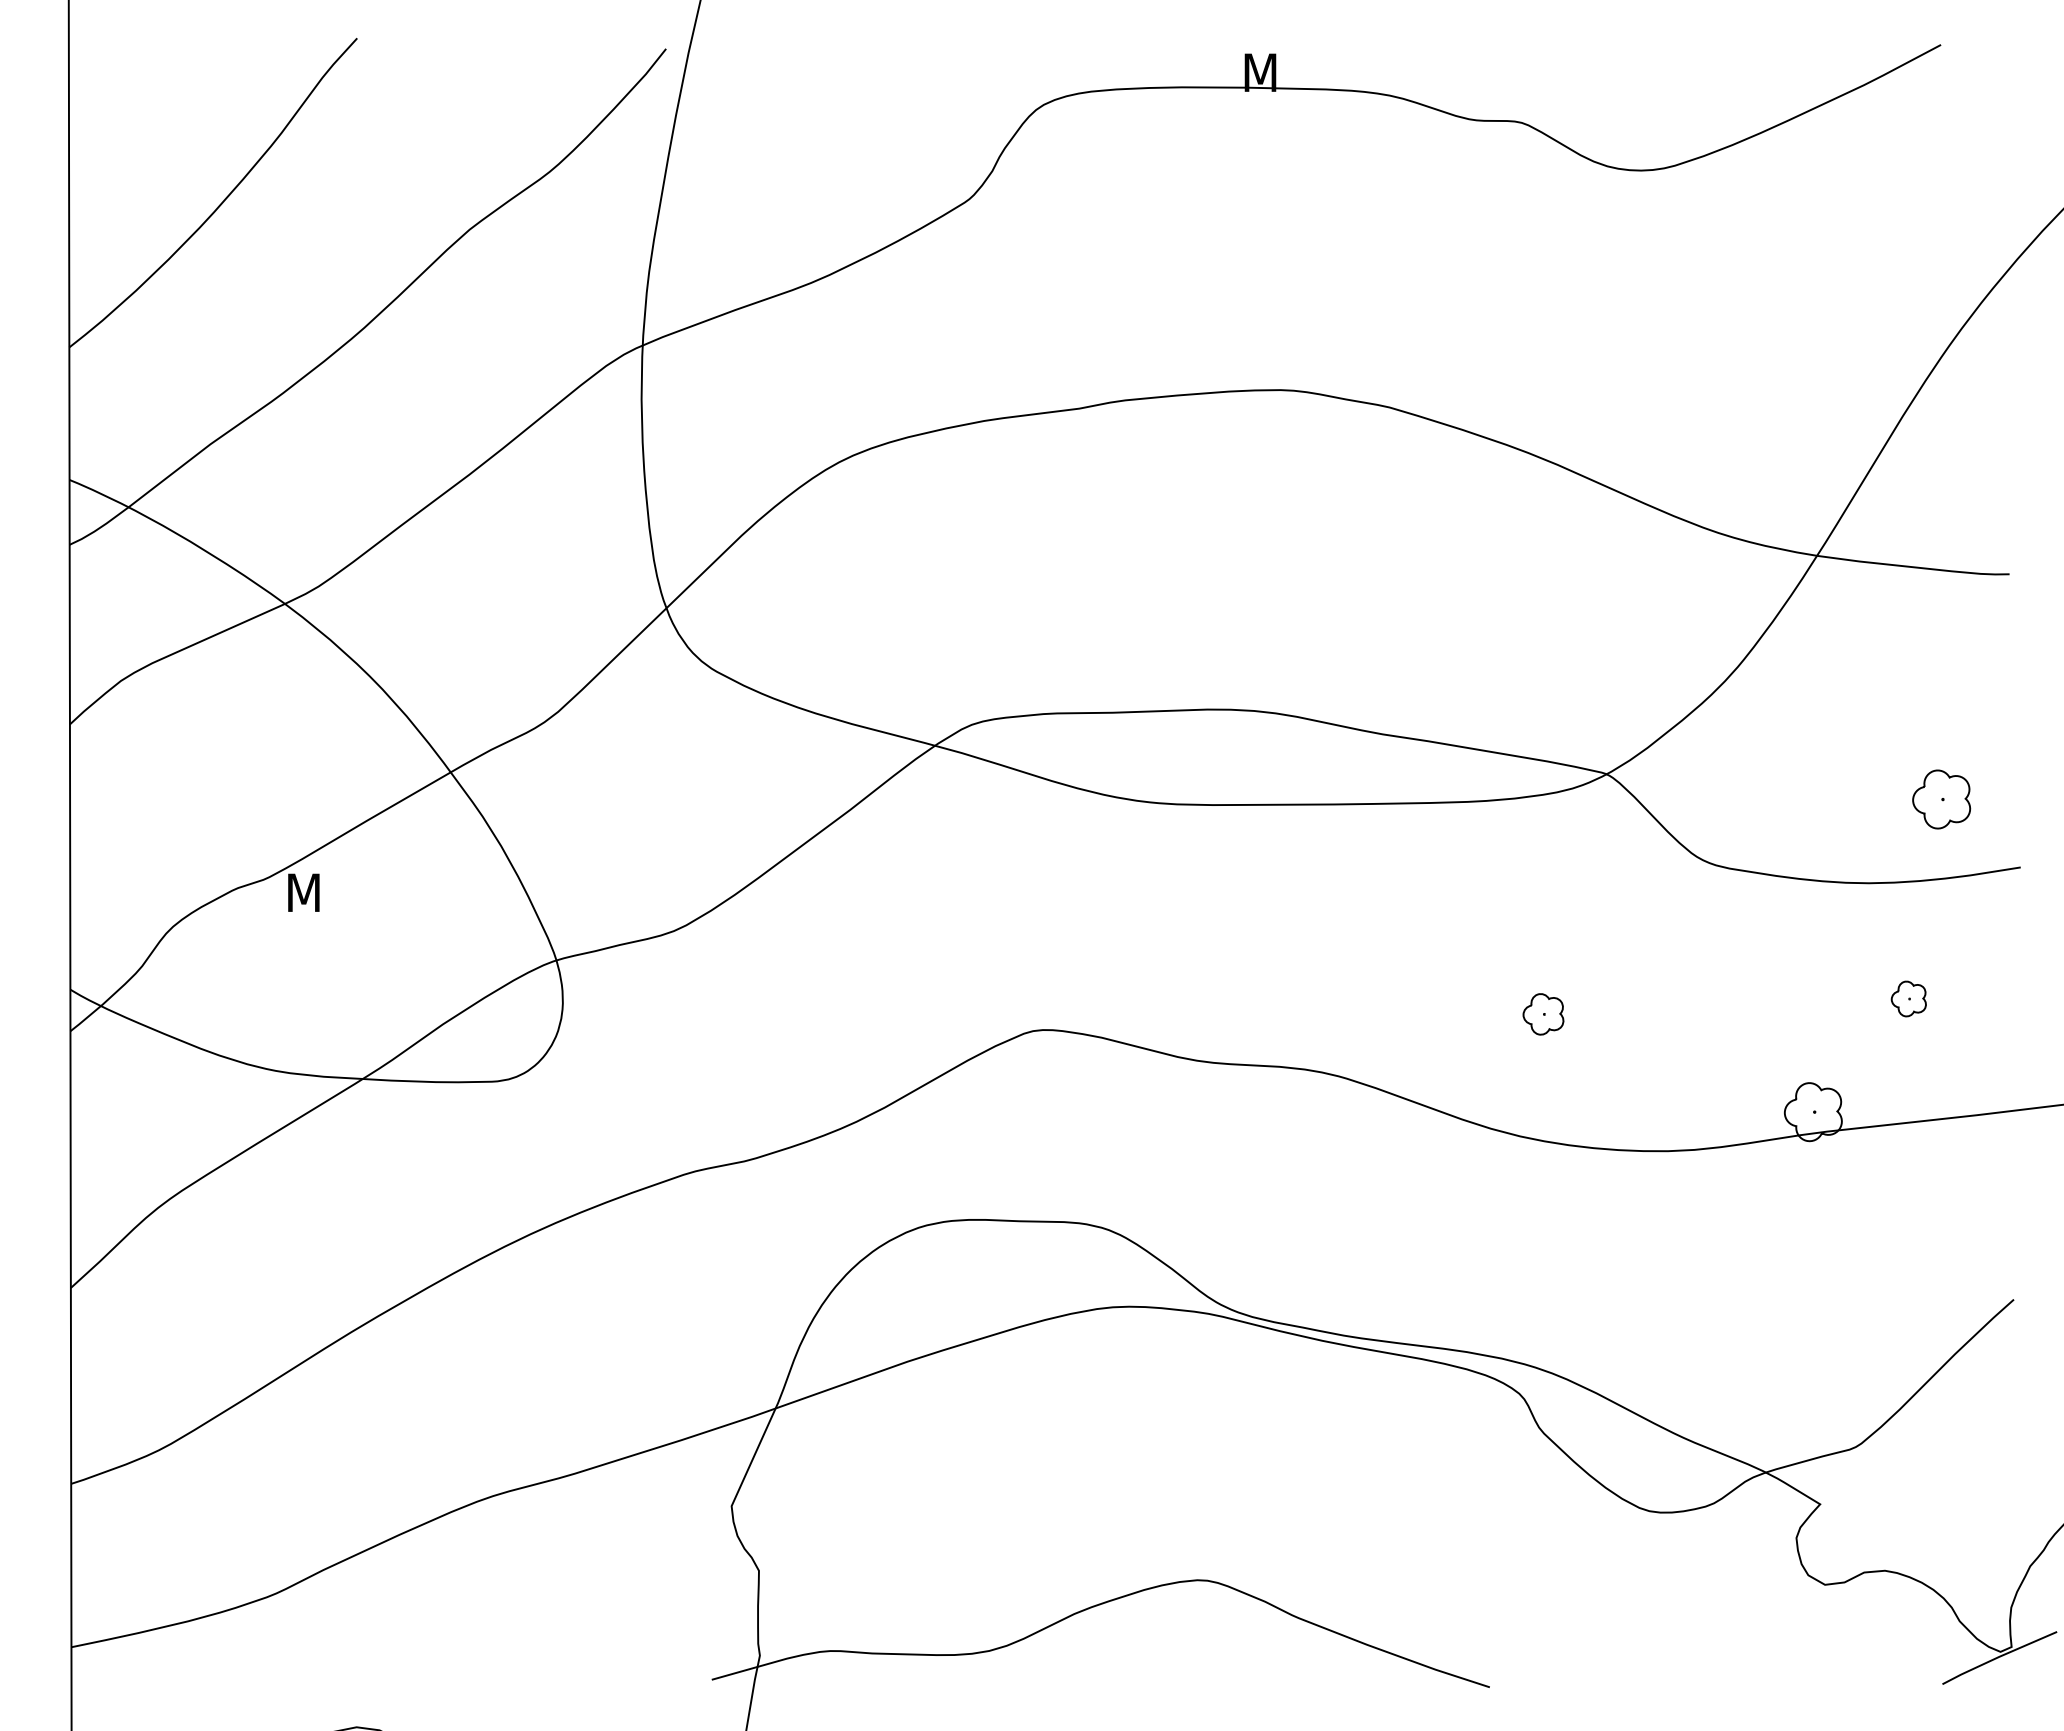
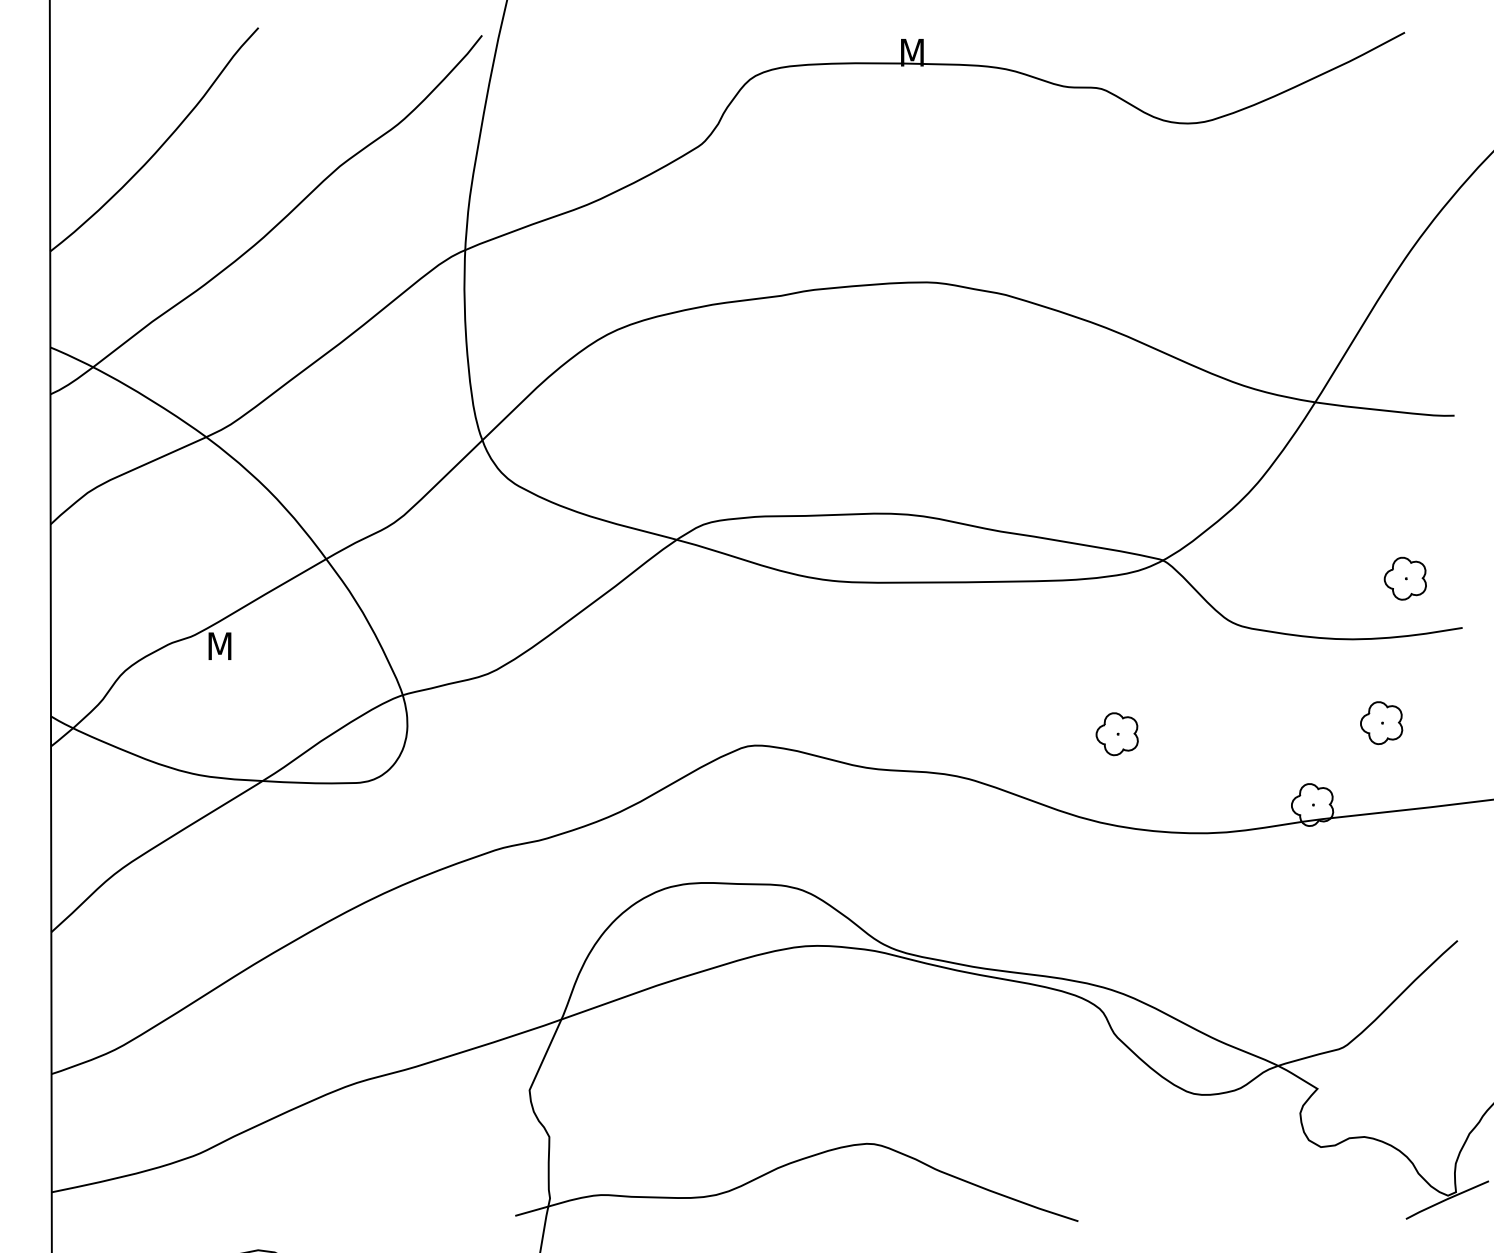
part: (1908, 998) -> (1381, 722), size x1.67
part: (1543, 1014) -> (1117, 734), size x1.43

